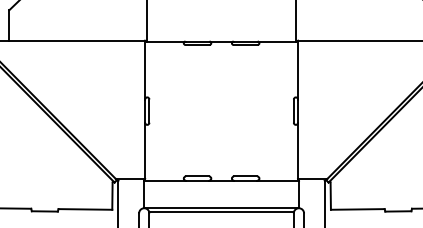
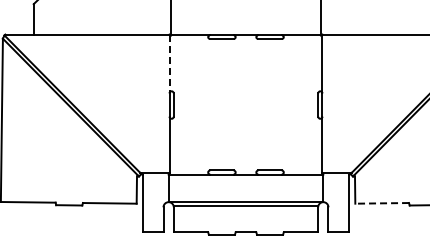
line: (145, 70) -> (169, 64), solid -> dashed
line: (358, 209) -> (382, 203), solid -> dashed

